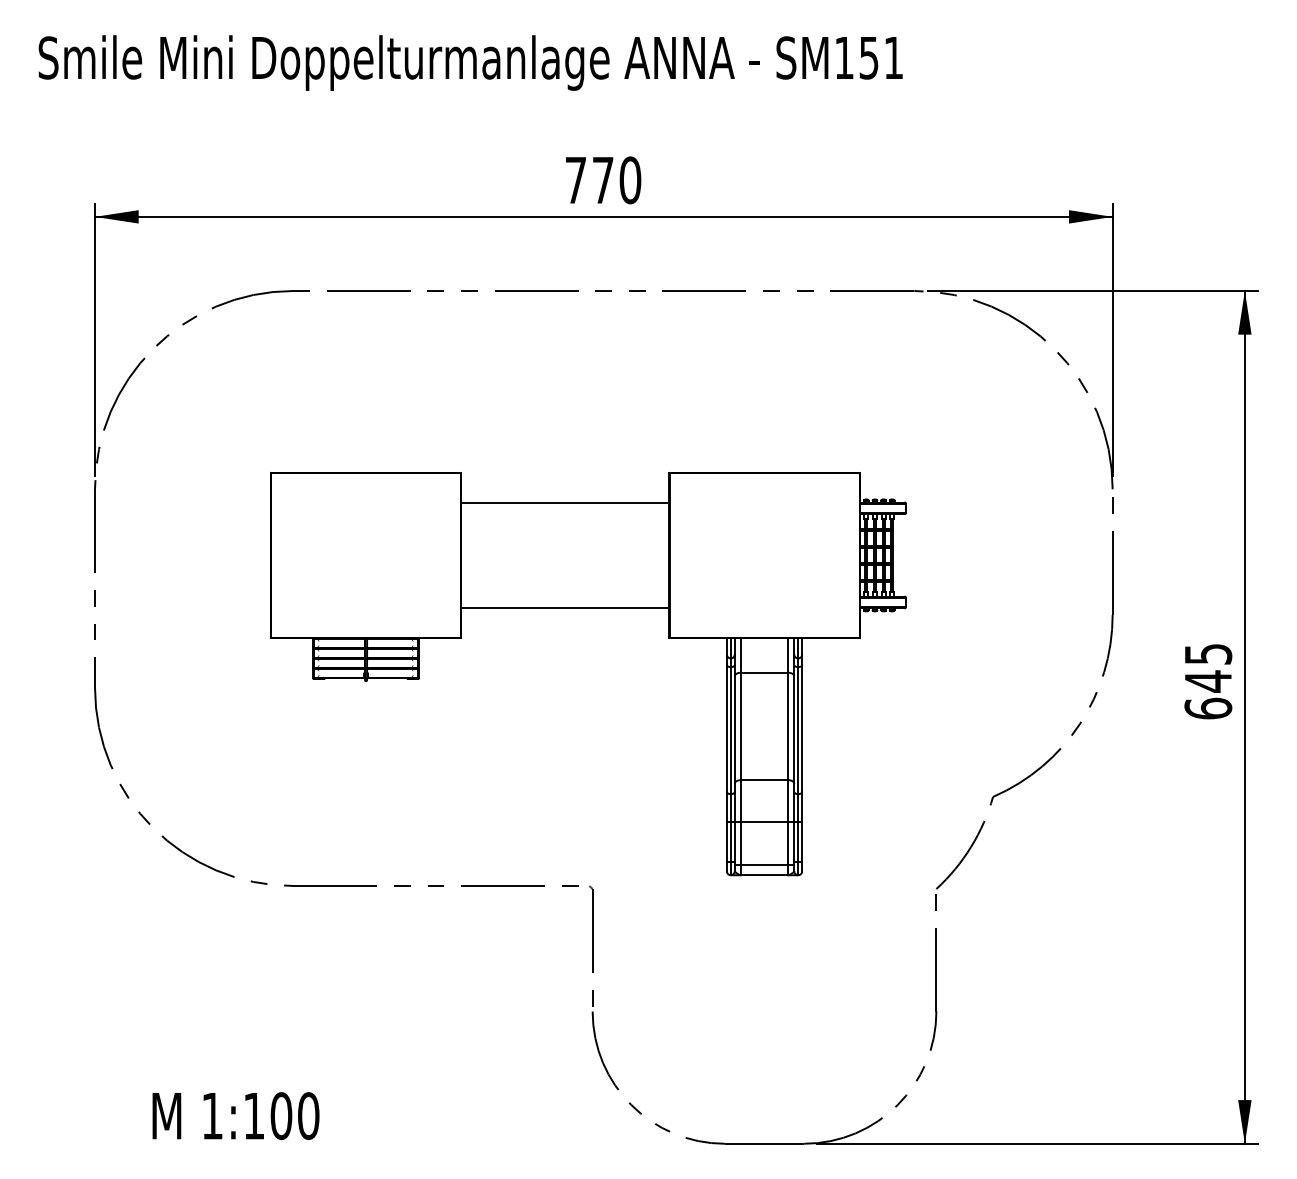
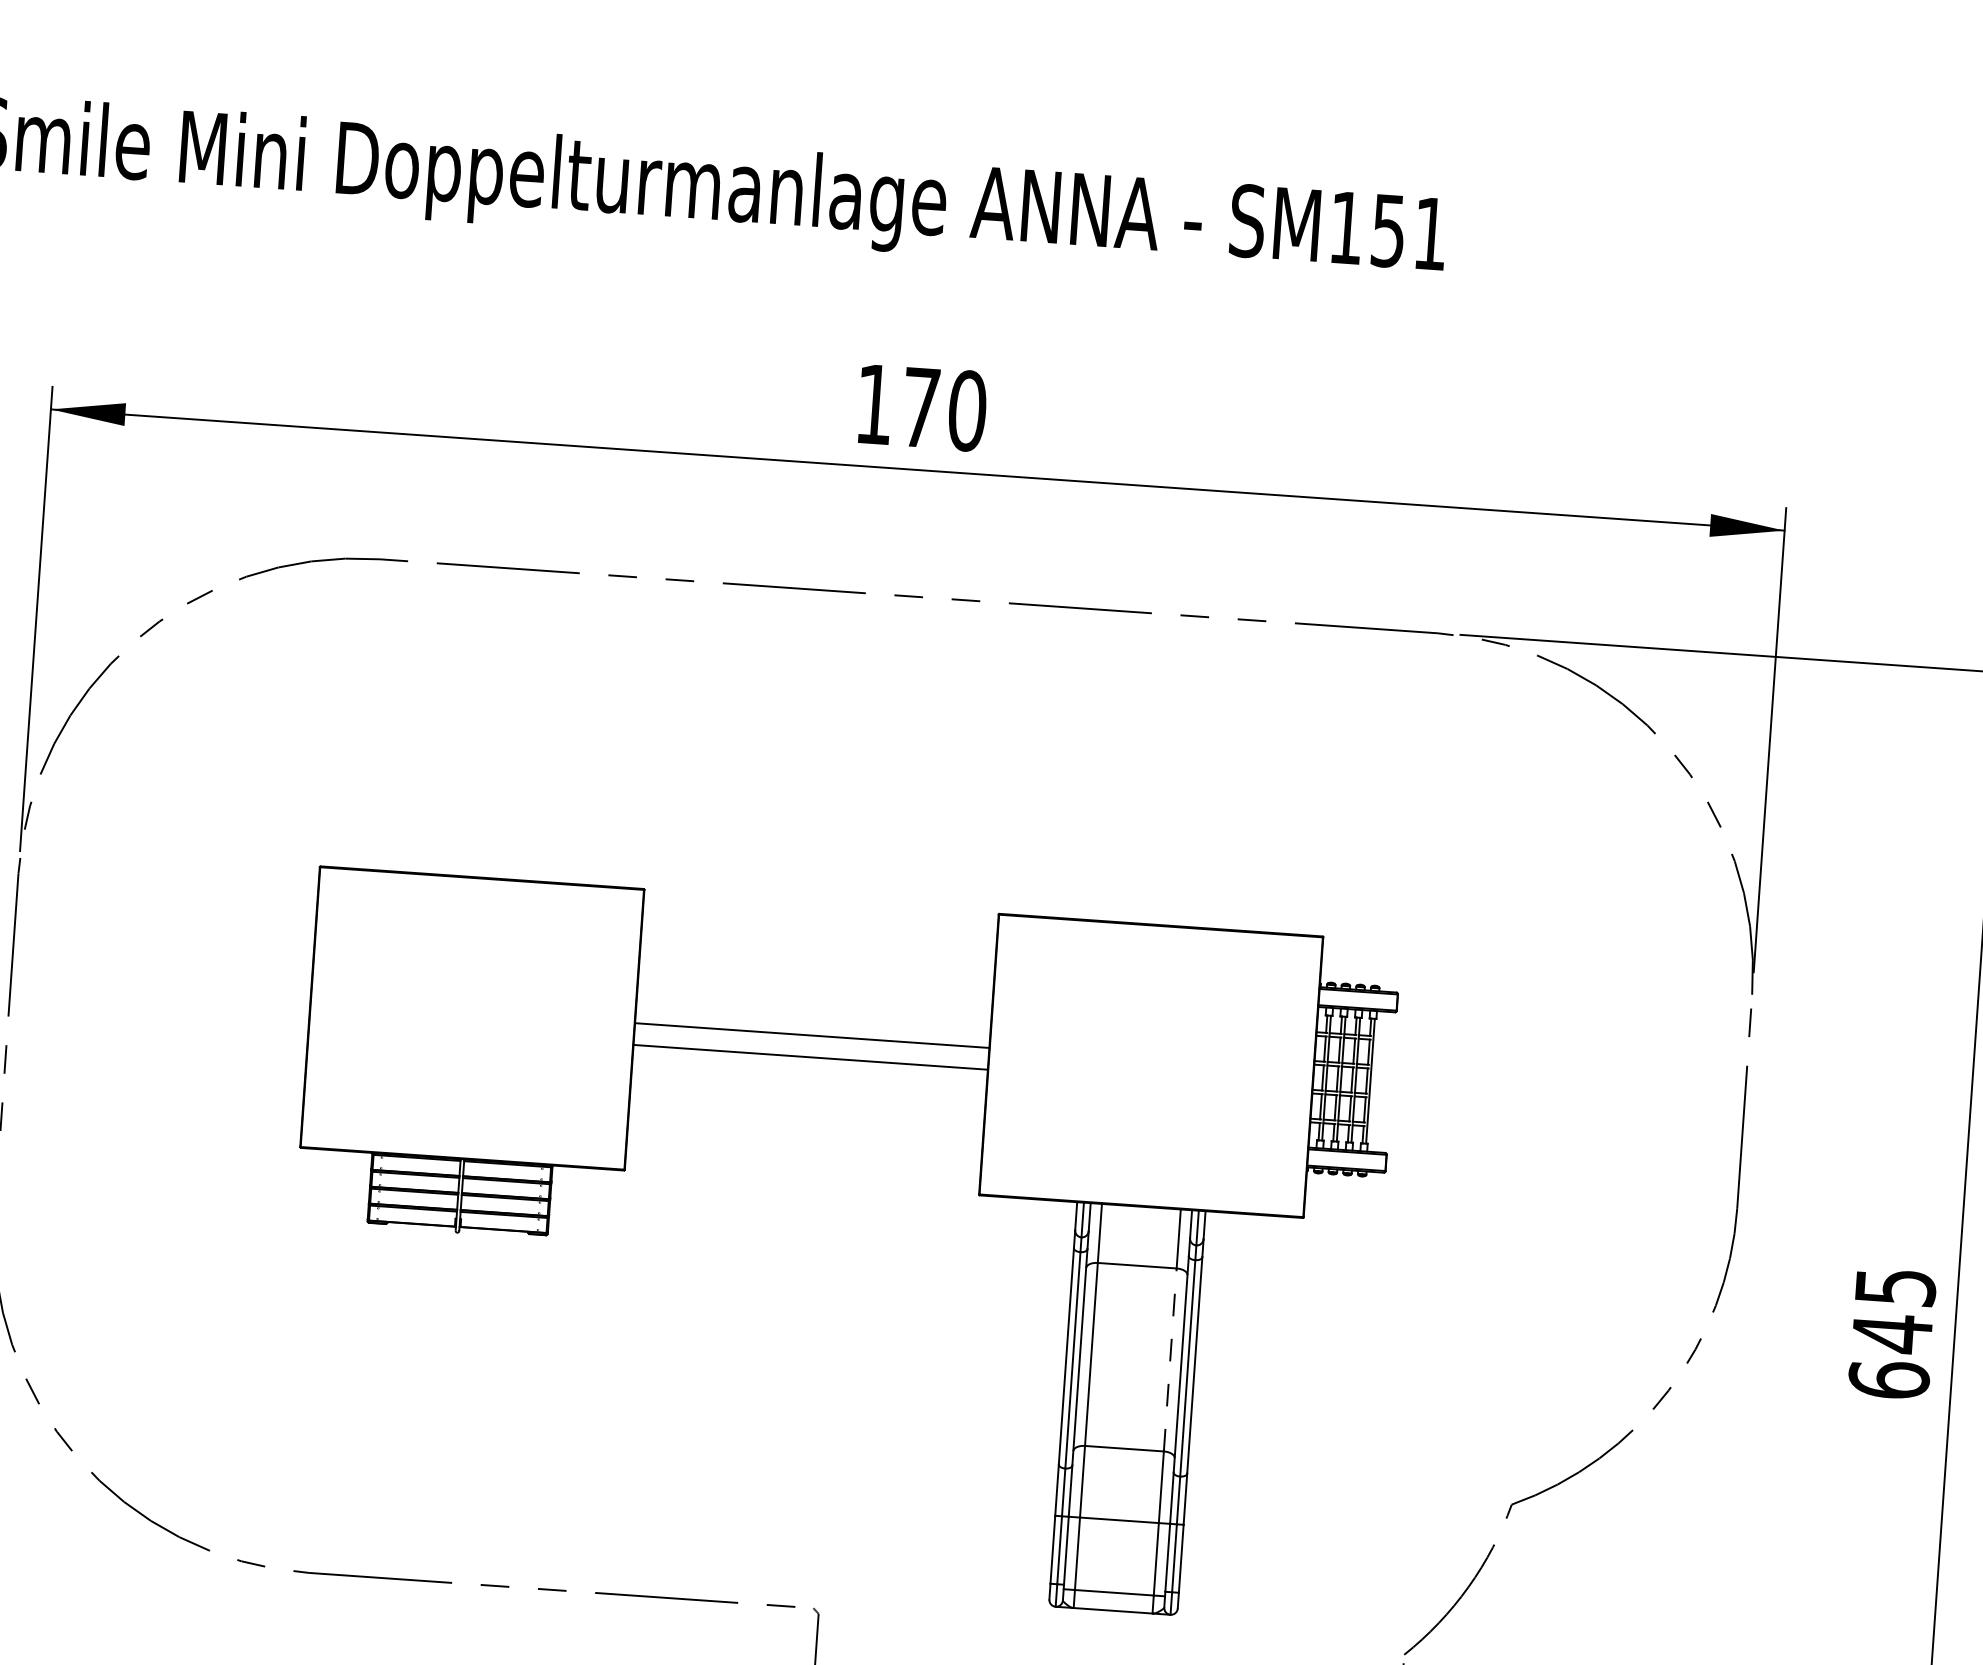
text: (575, 180) -> (873, 404), 770 -> 170
line: (565, 502) -> (812, 1035), moved
line: (565, 608) -> (811, 1057), moved
line: (787, 726) -> (1169, 1360), solid -> dashed

